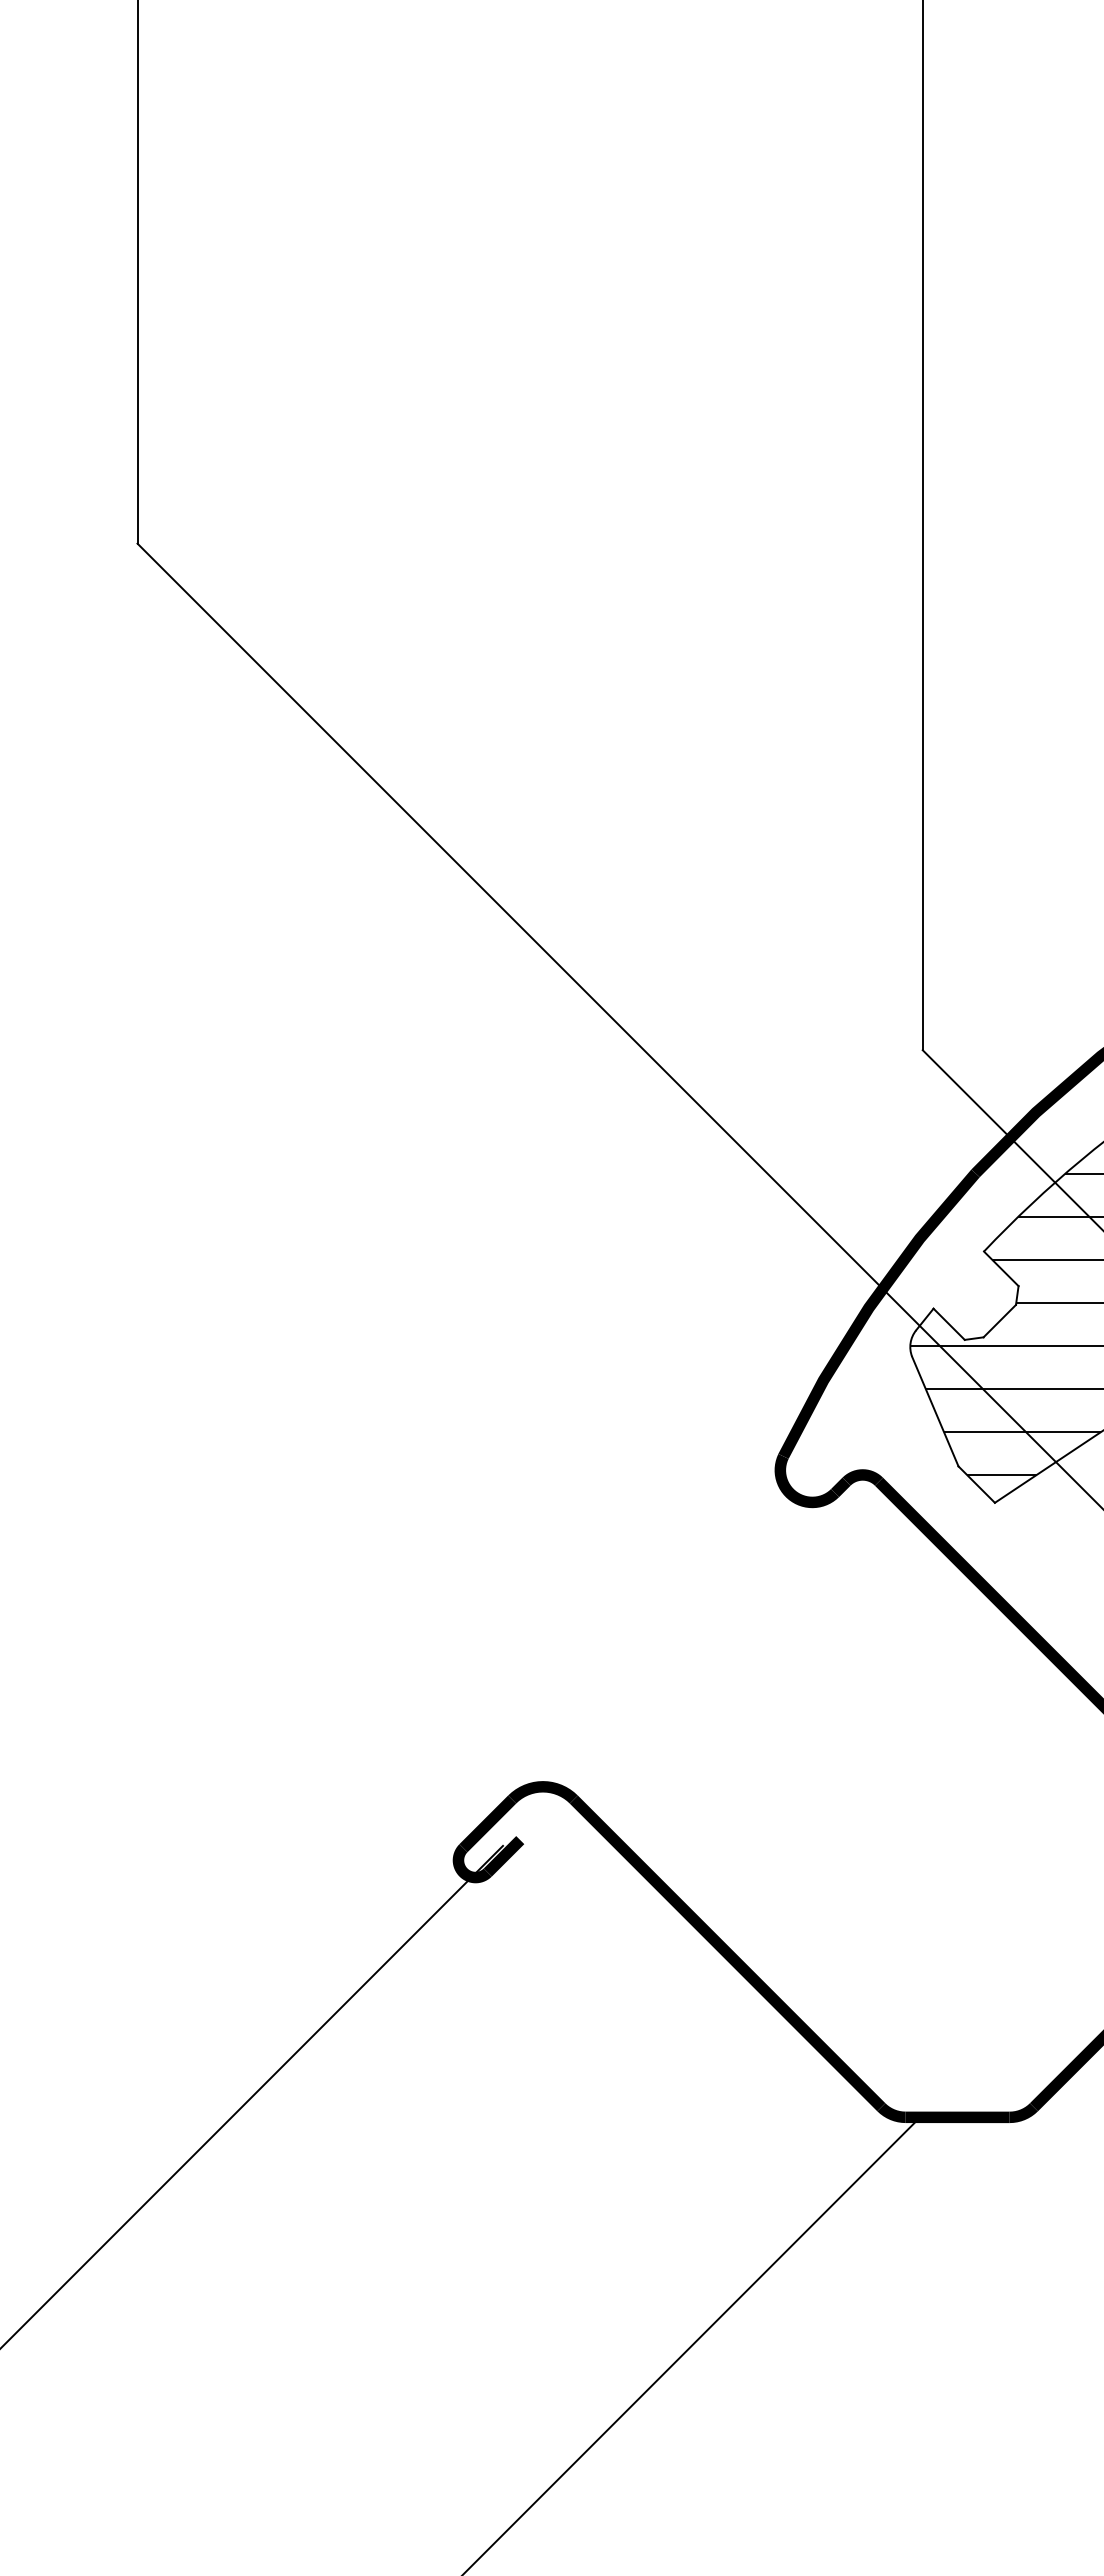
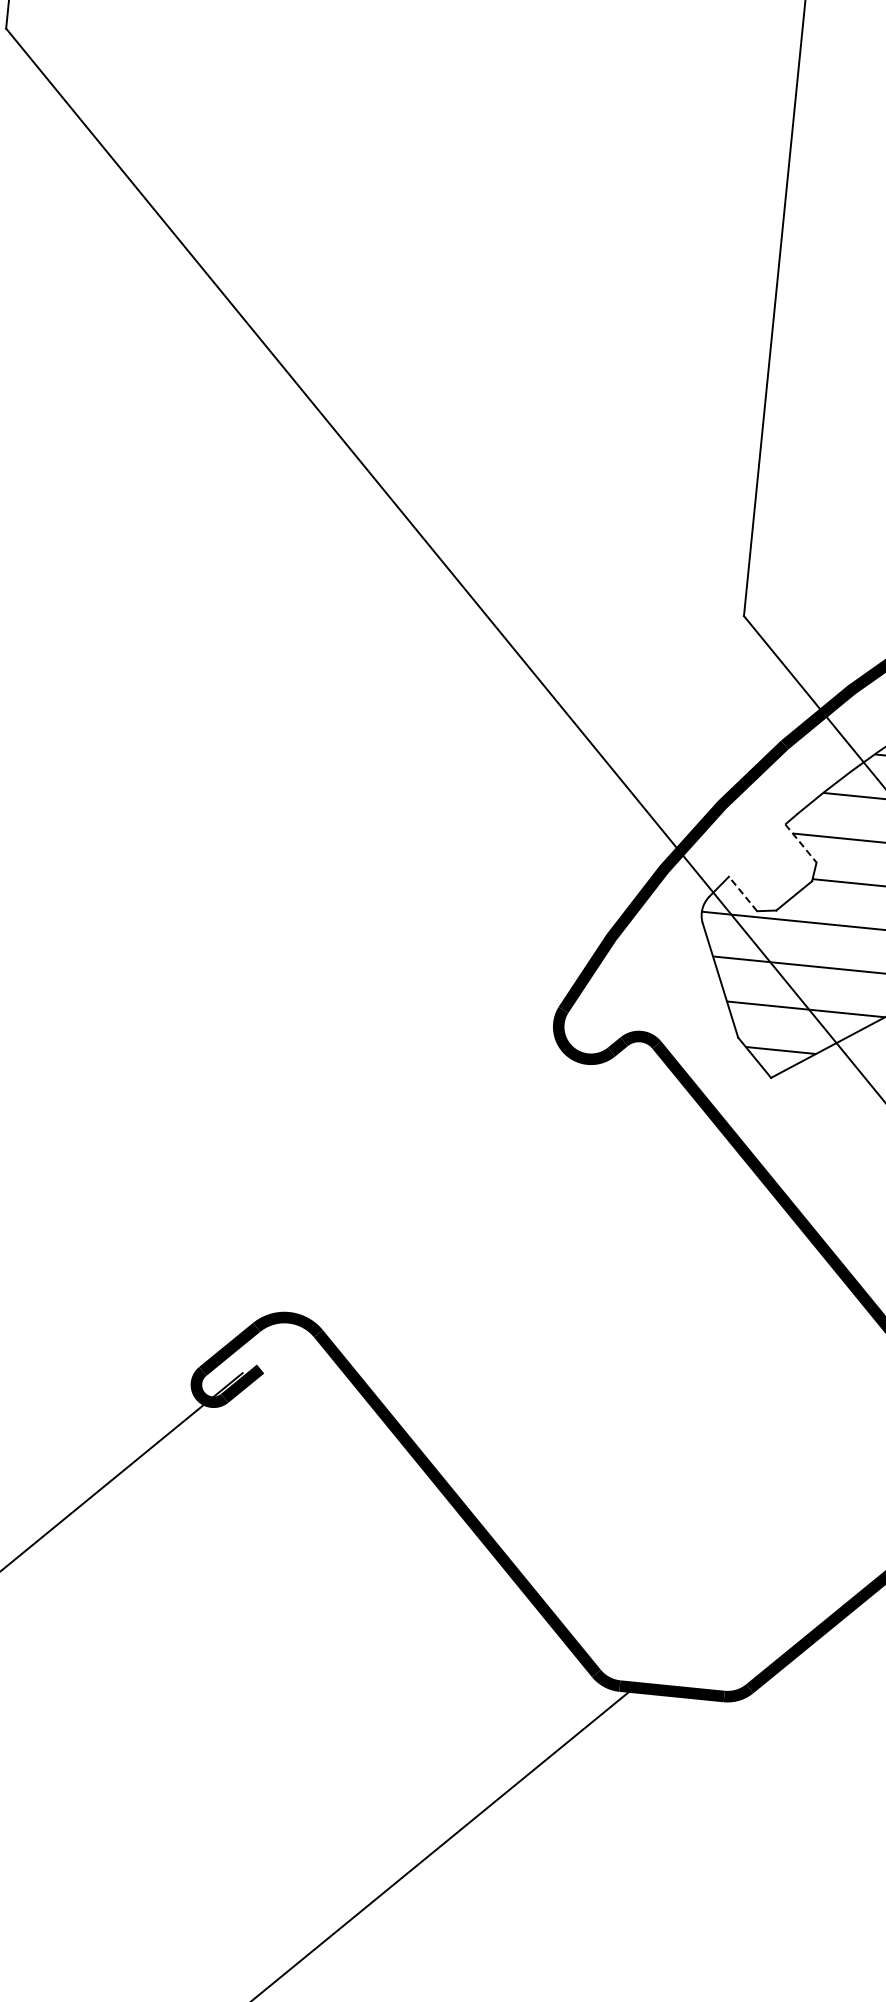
line: (1001, 1269) -> (801, 844), solid -> dashed
line: (948, 1323) -> (742, 893), solid -> dashed

